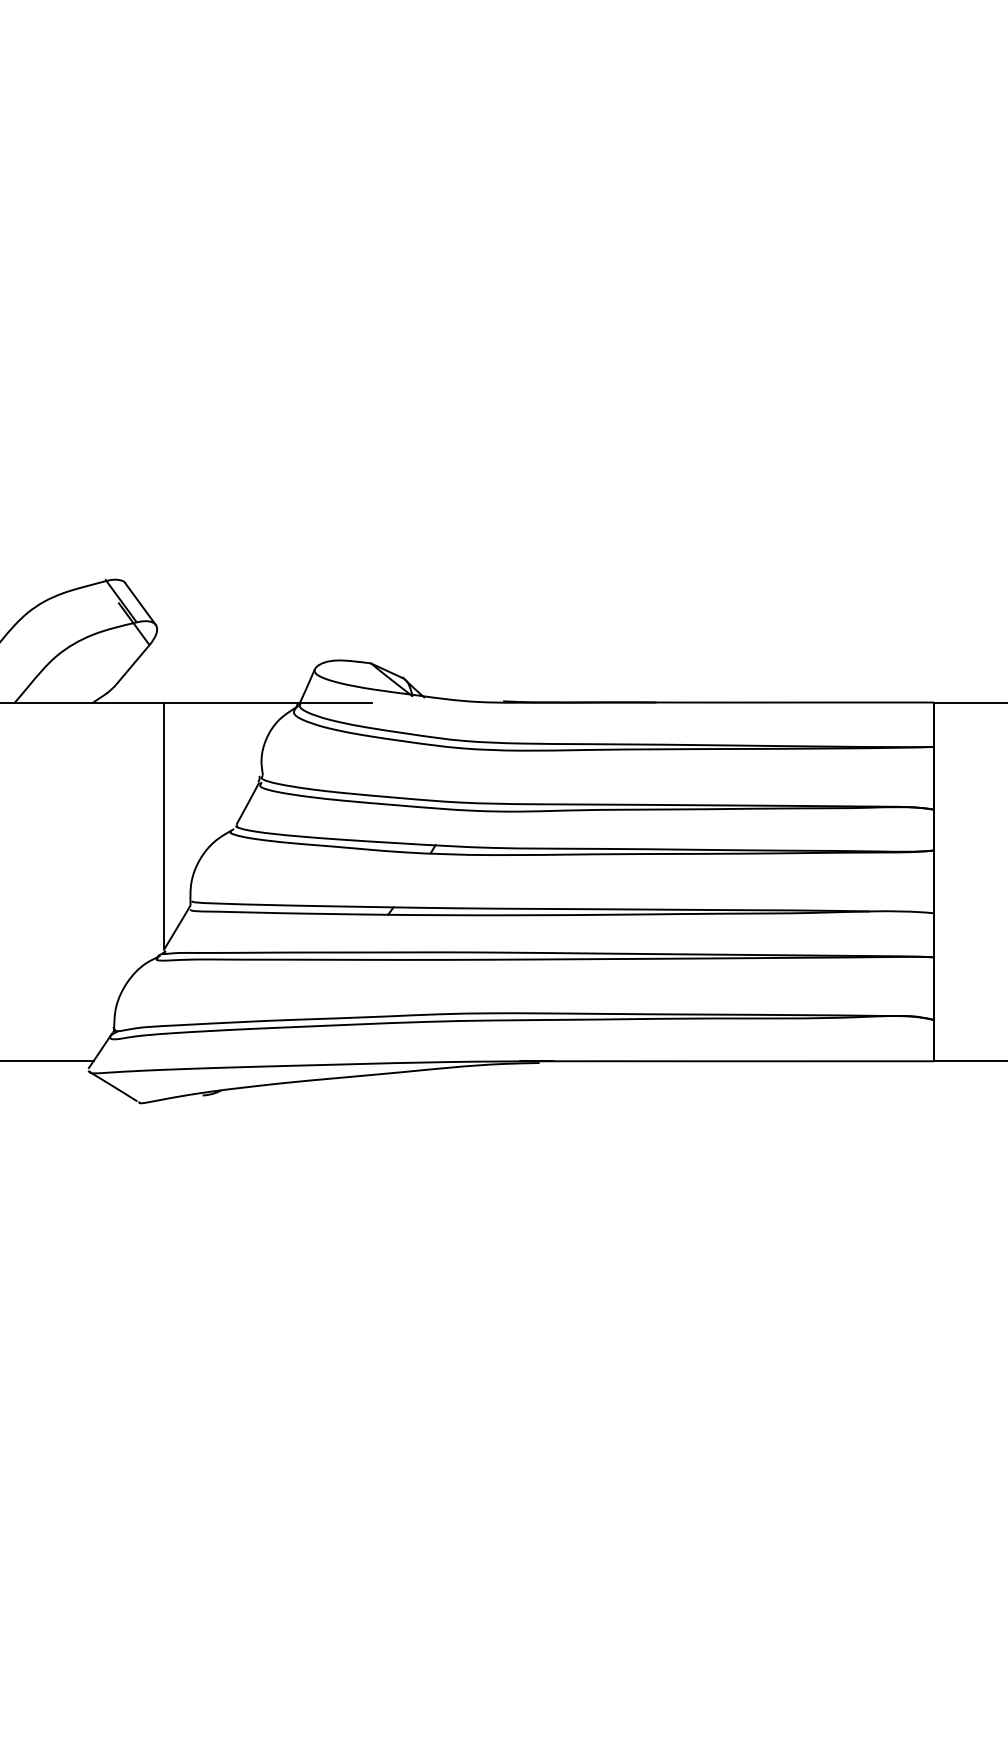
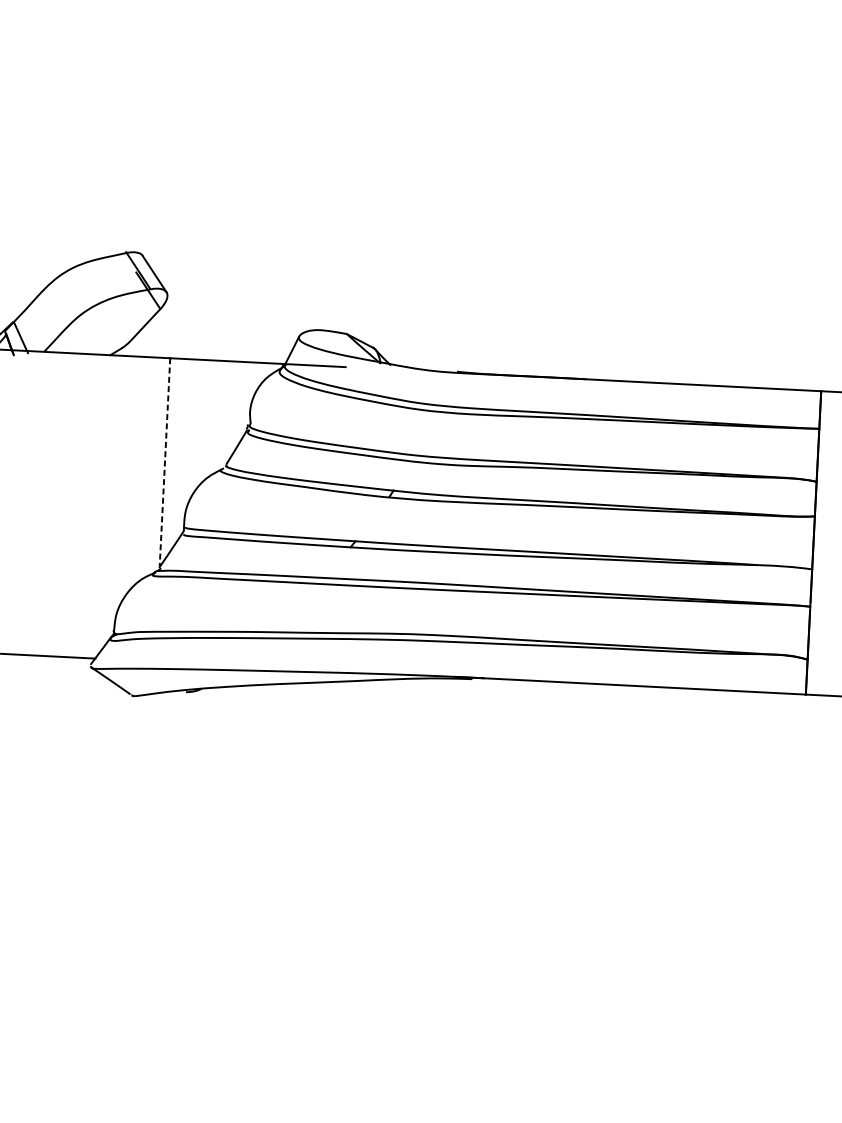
line: (164, 825) -> (165, 462), solid -> dashed

